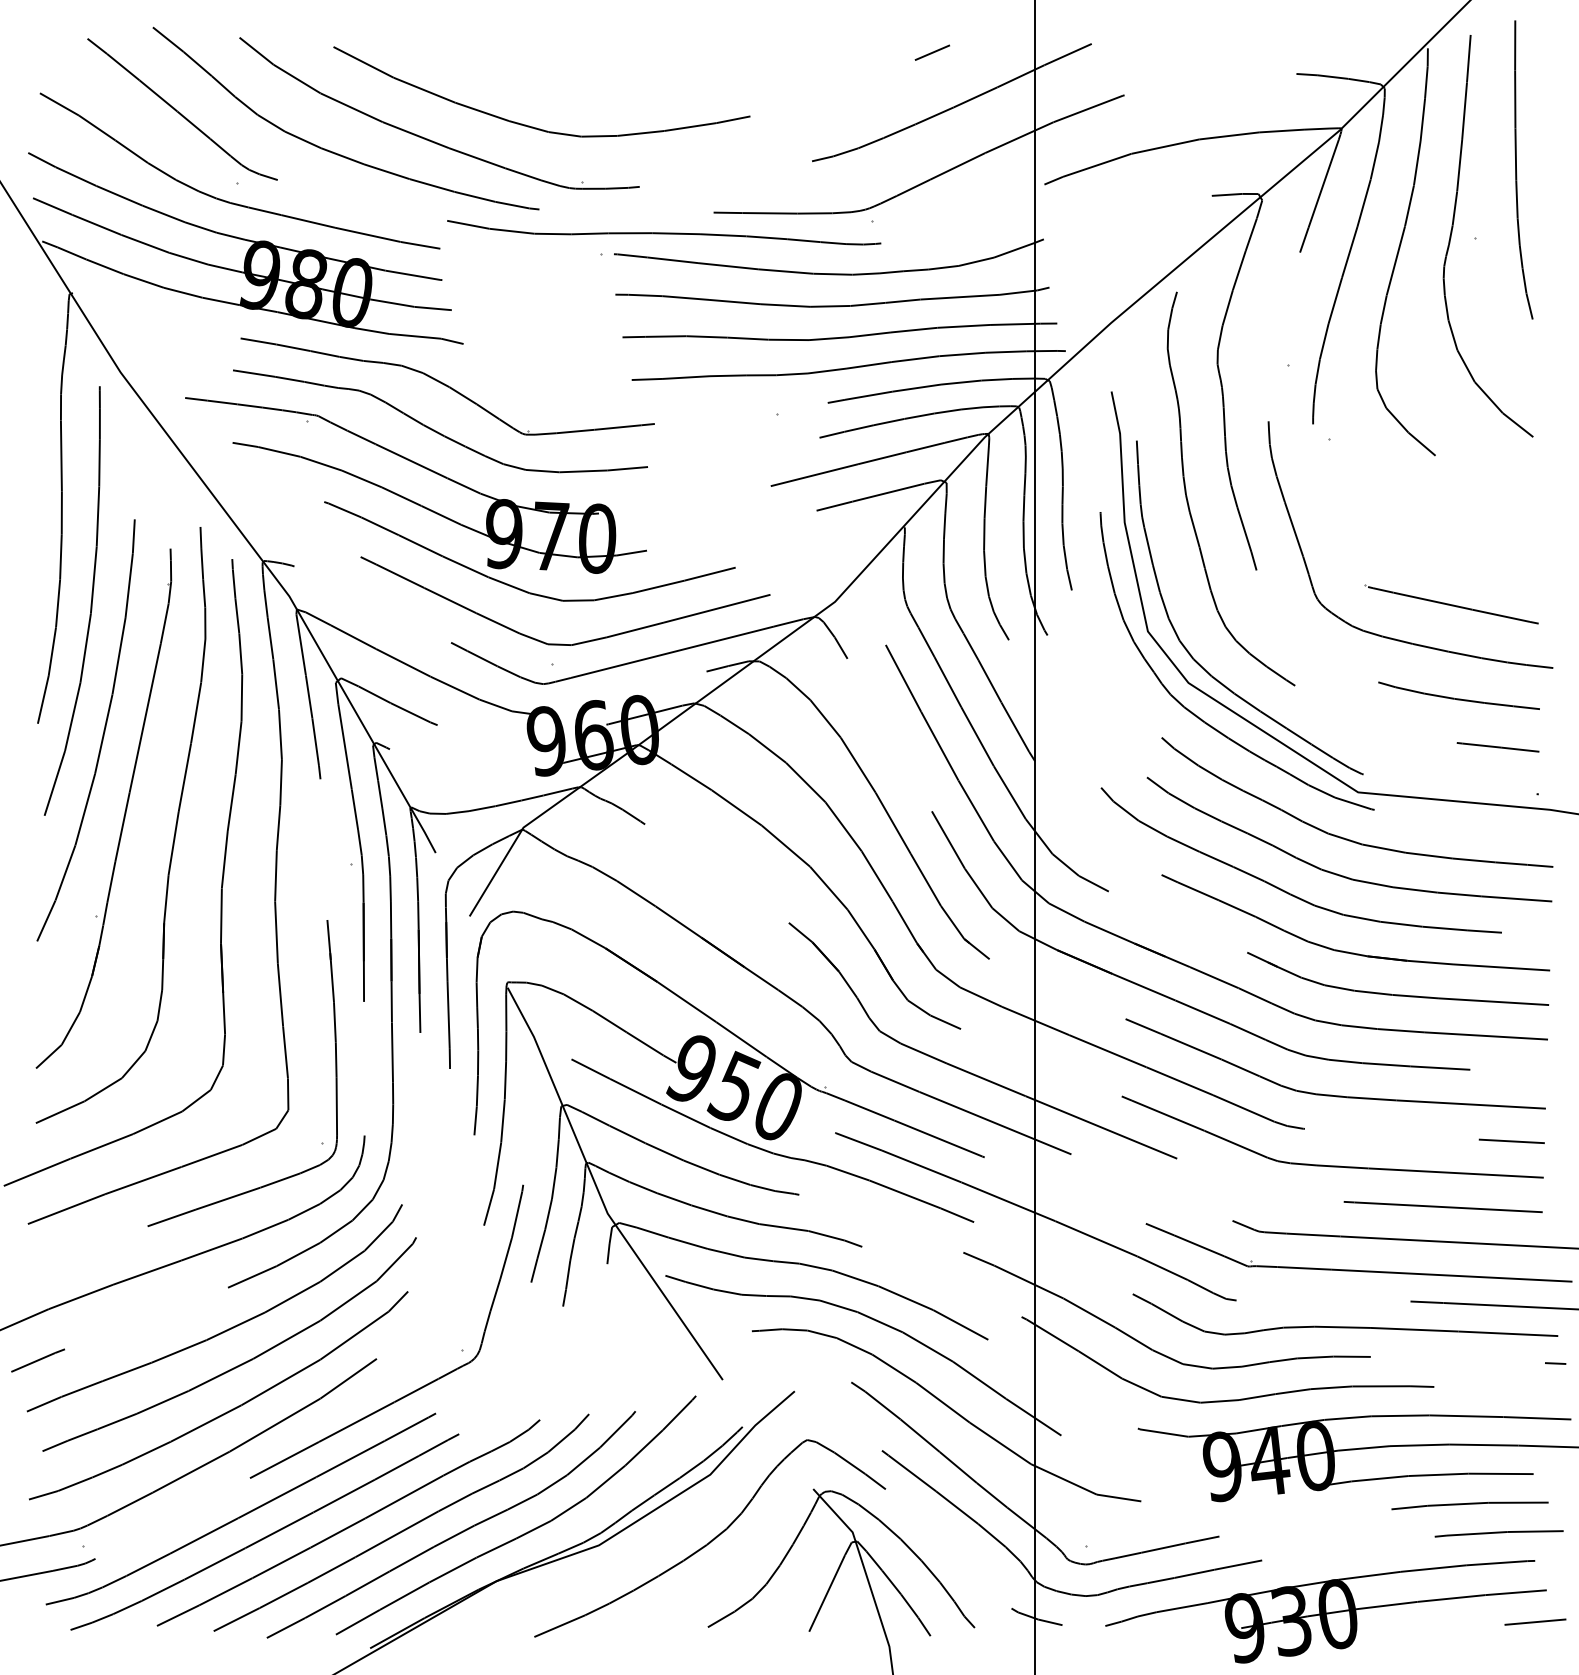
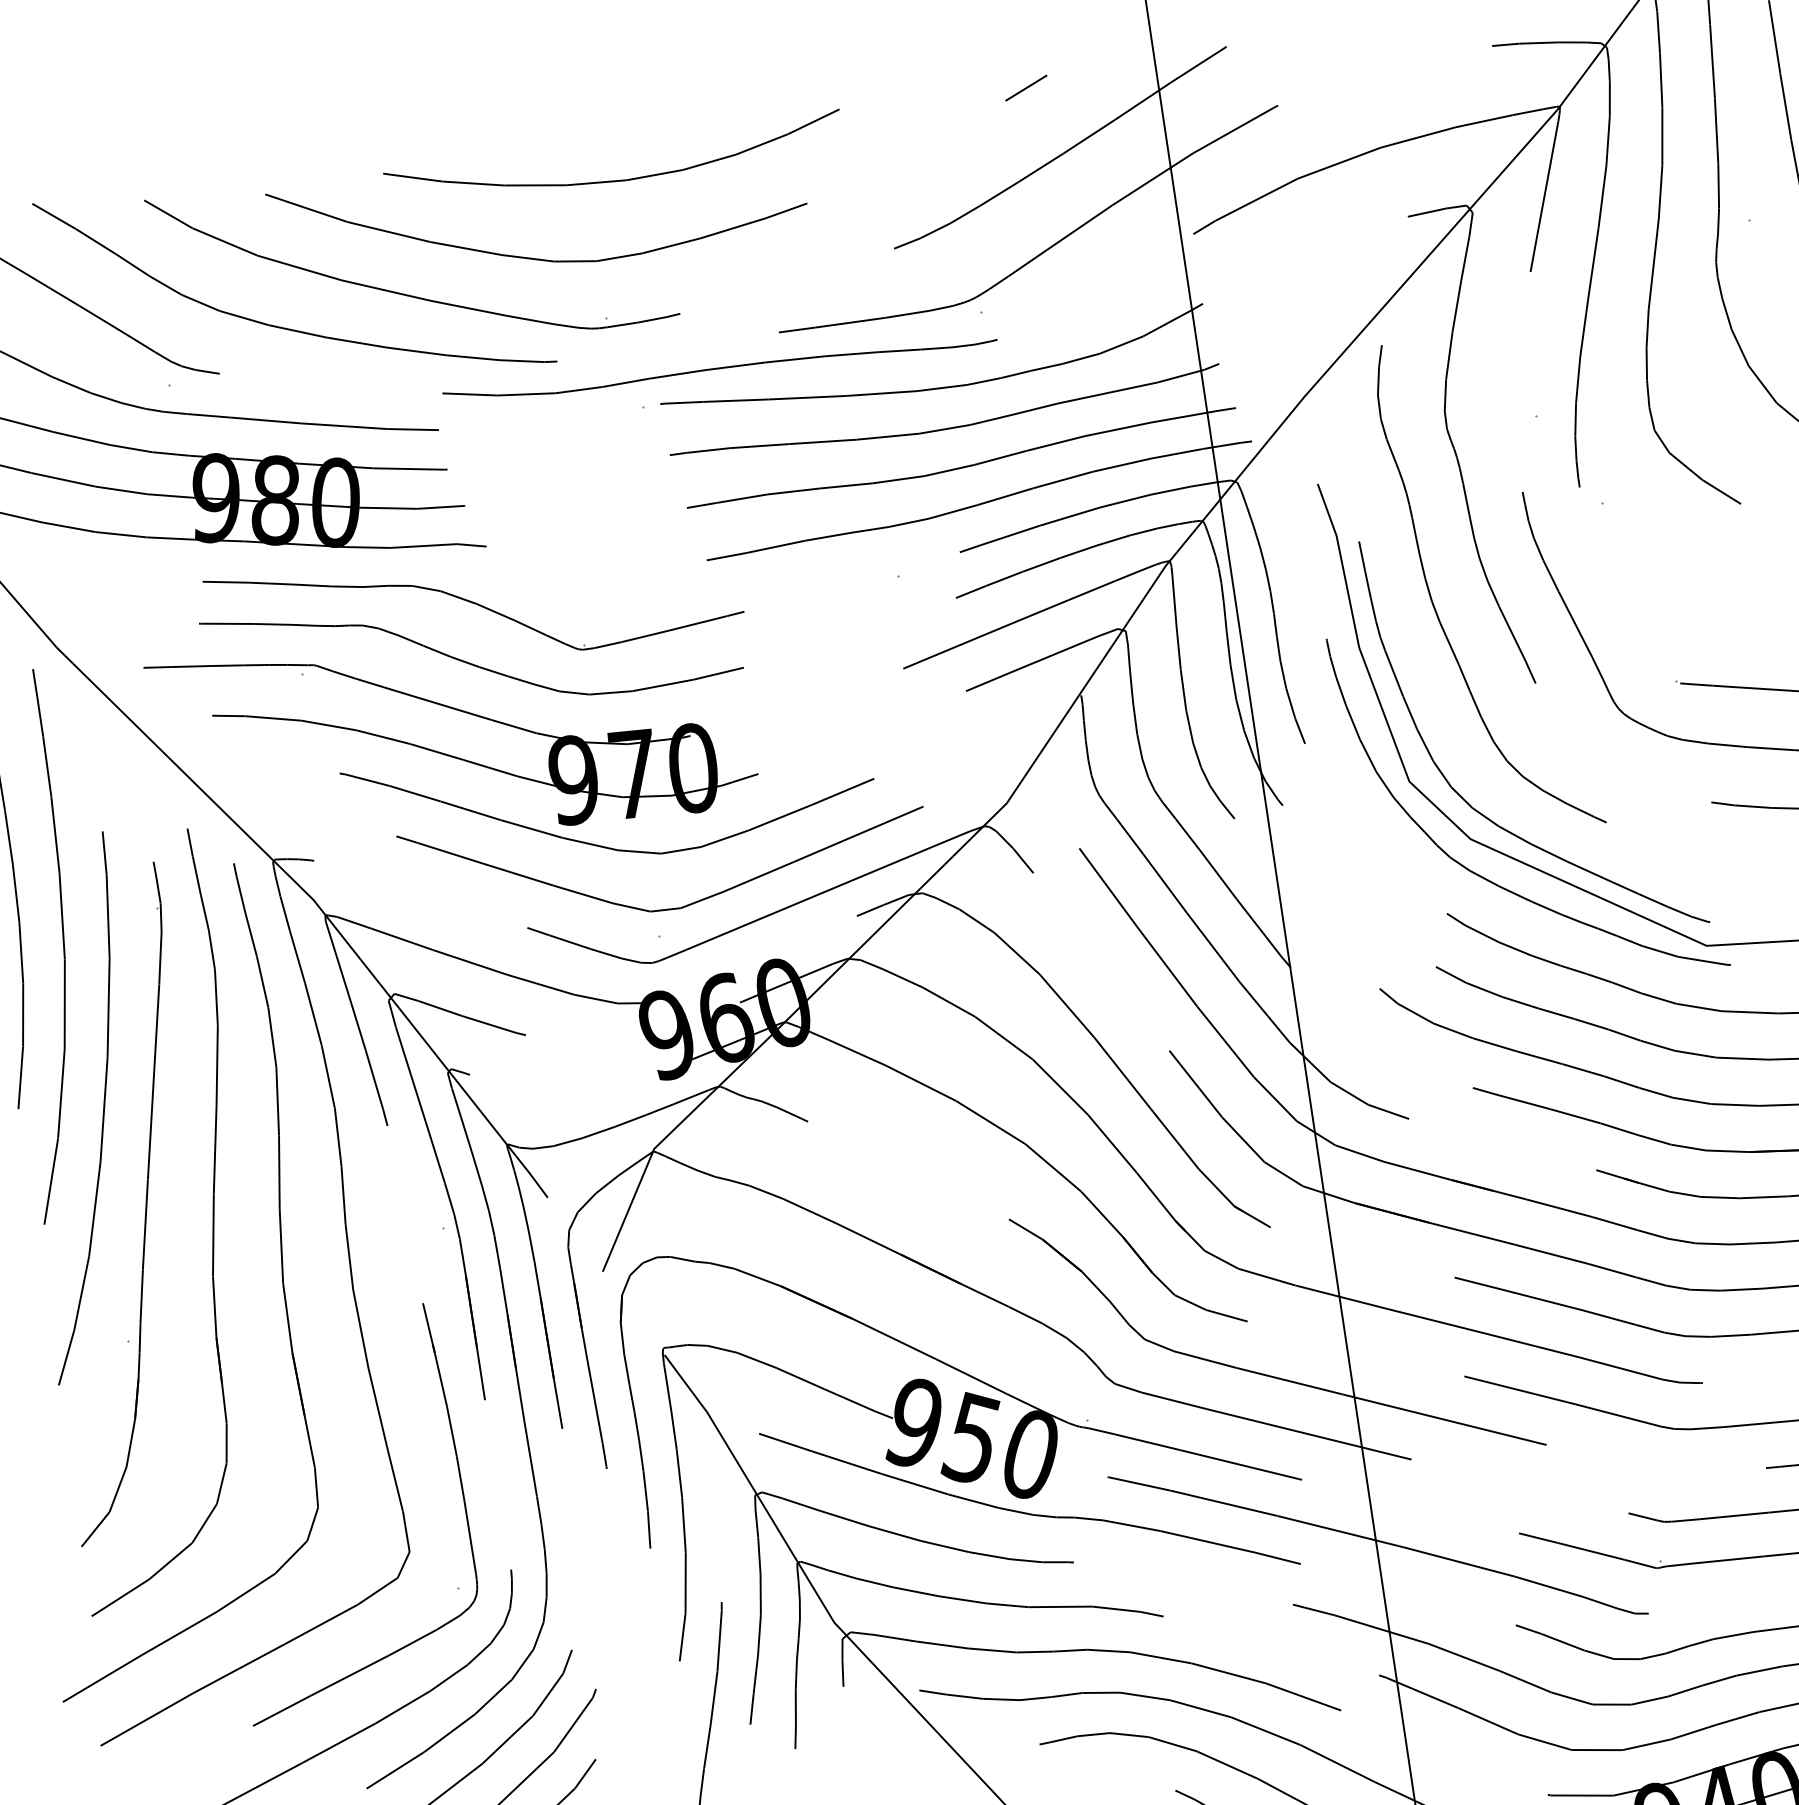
curve: (606, 76) -> (617, 180), added

